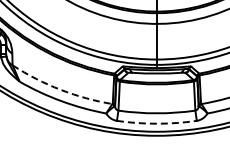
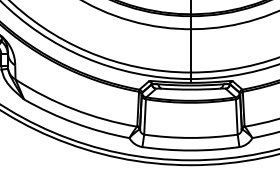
arc: (60, 89) -> (73, 108), dashed -> solid
arc: (156, 123) -> (190, 150), dashed -> solid

